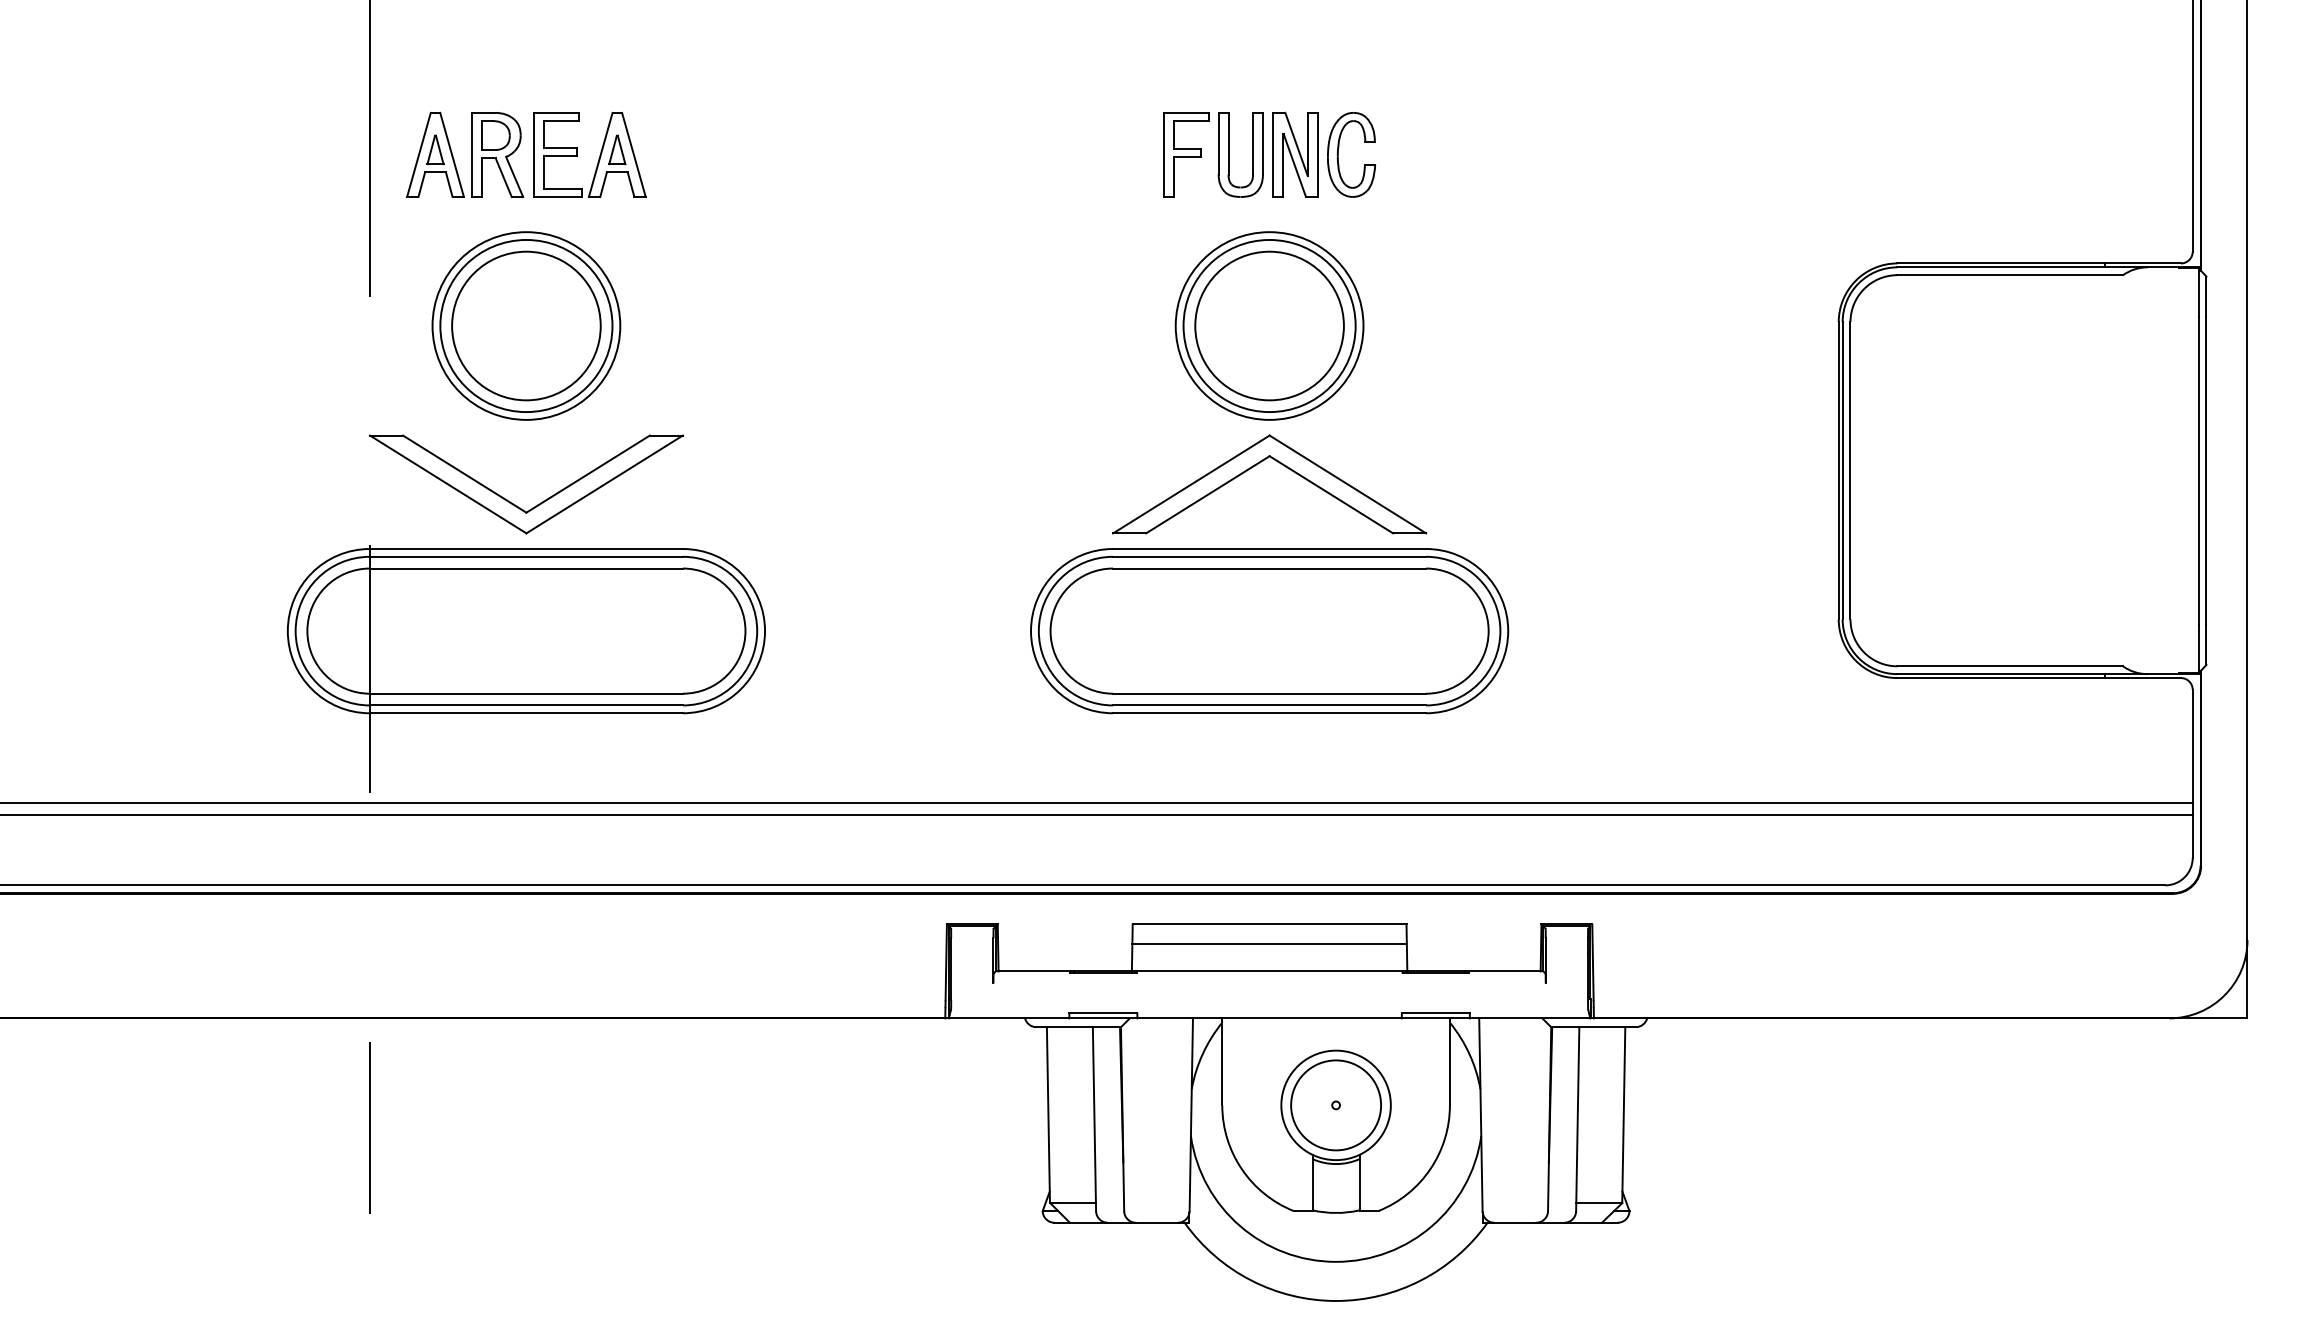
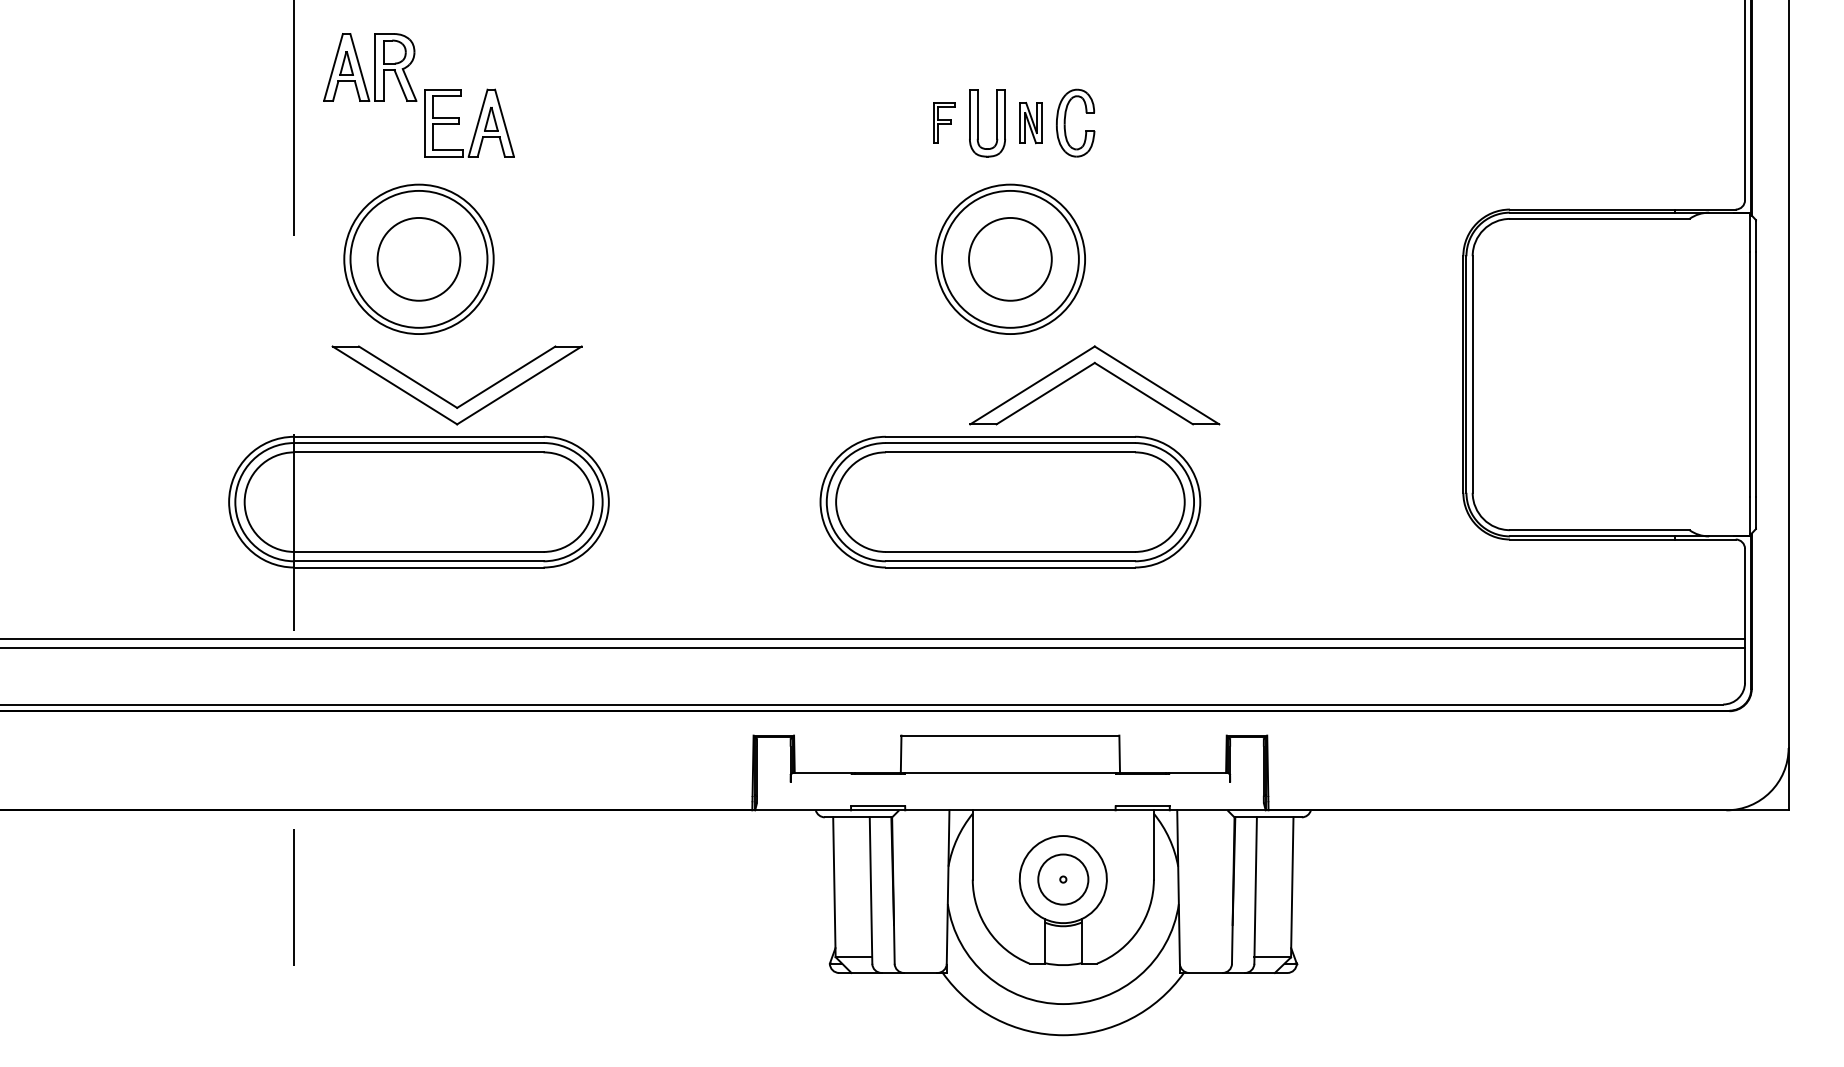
part: (465, 154) -> (370, 67), moved
part: (1186, 154) -> (944, 122), size x0.6
part: (1295, 154) -> (1031, 122), size x0.6
circle: (526, 325) -> (419, 258), size x0.7
circle: (1269, 325) -> (1010, 258), size x0.7
part: (1255, 466) -> (1083, 371), moved
part: (512, 502) -> (446, 399), moved
line: (1269, 944) -> (1010, 751), removed
circle: (1336, 1105) -> (1063, 879), size x0.7

